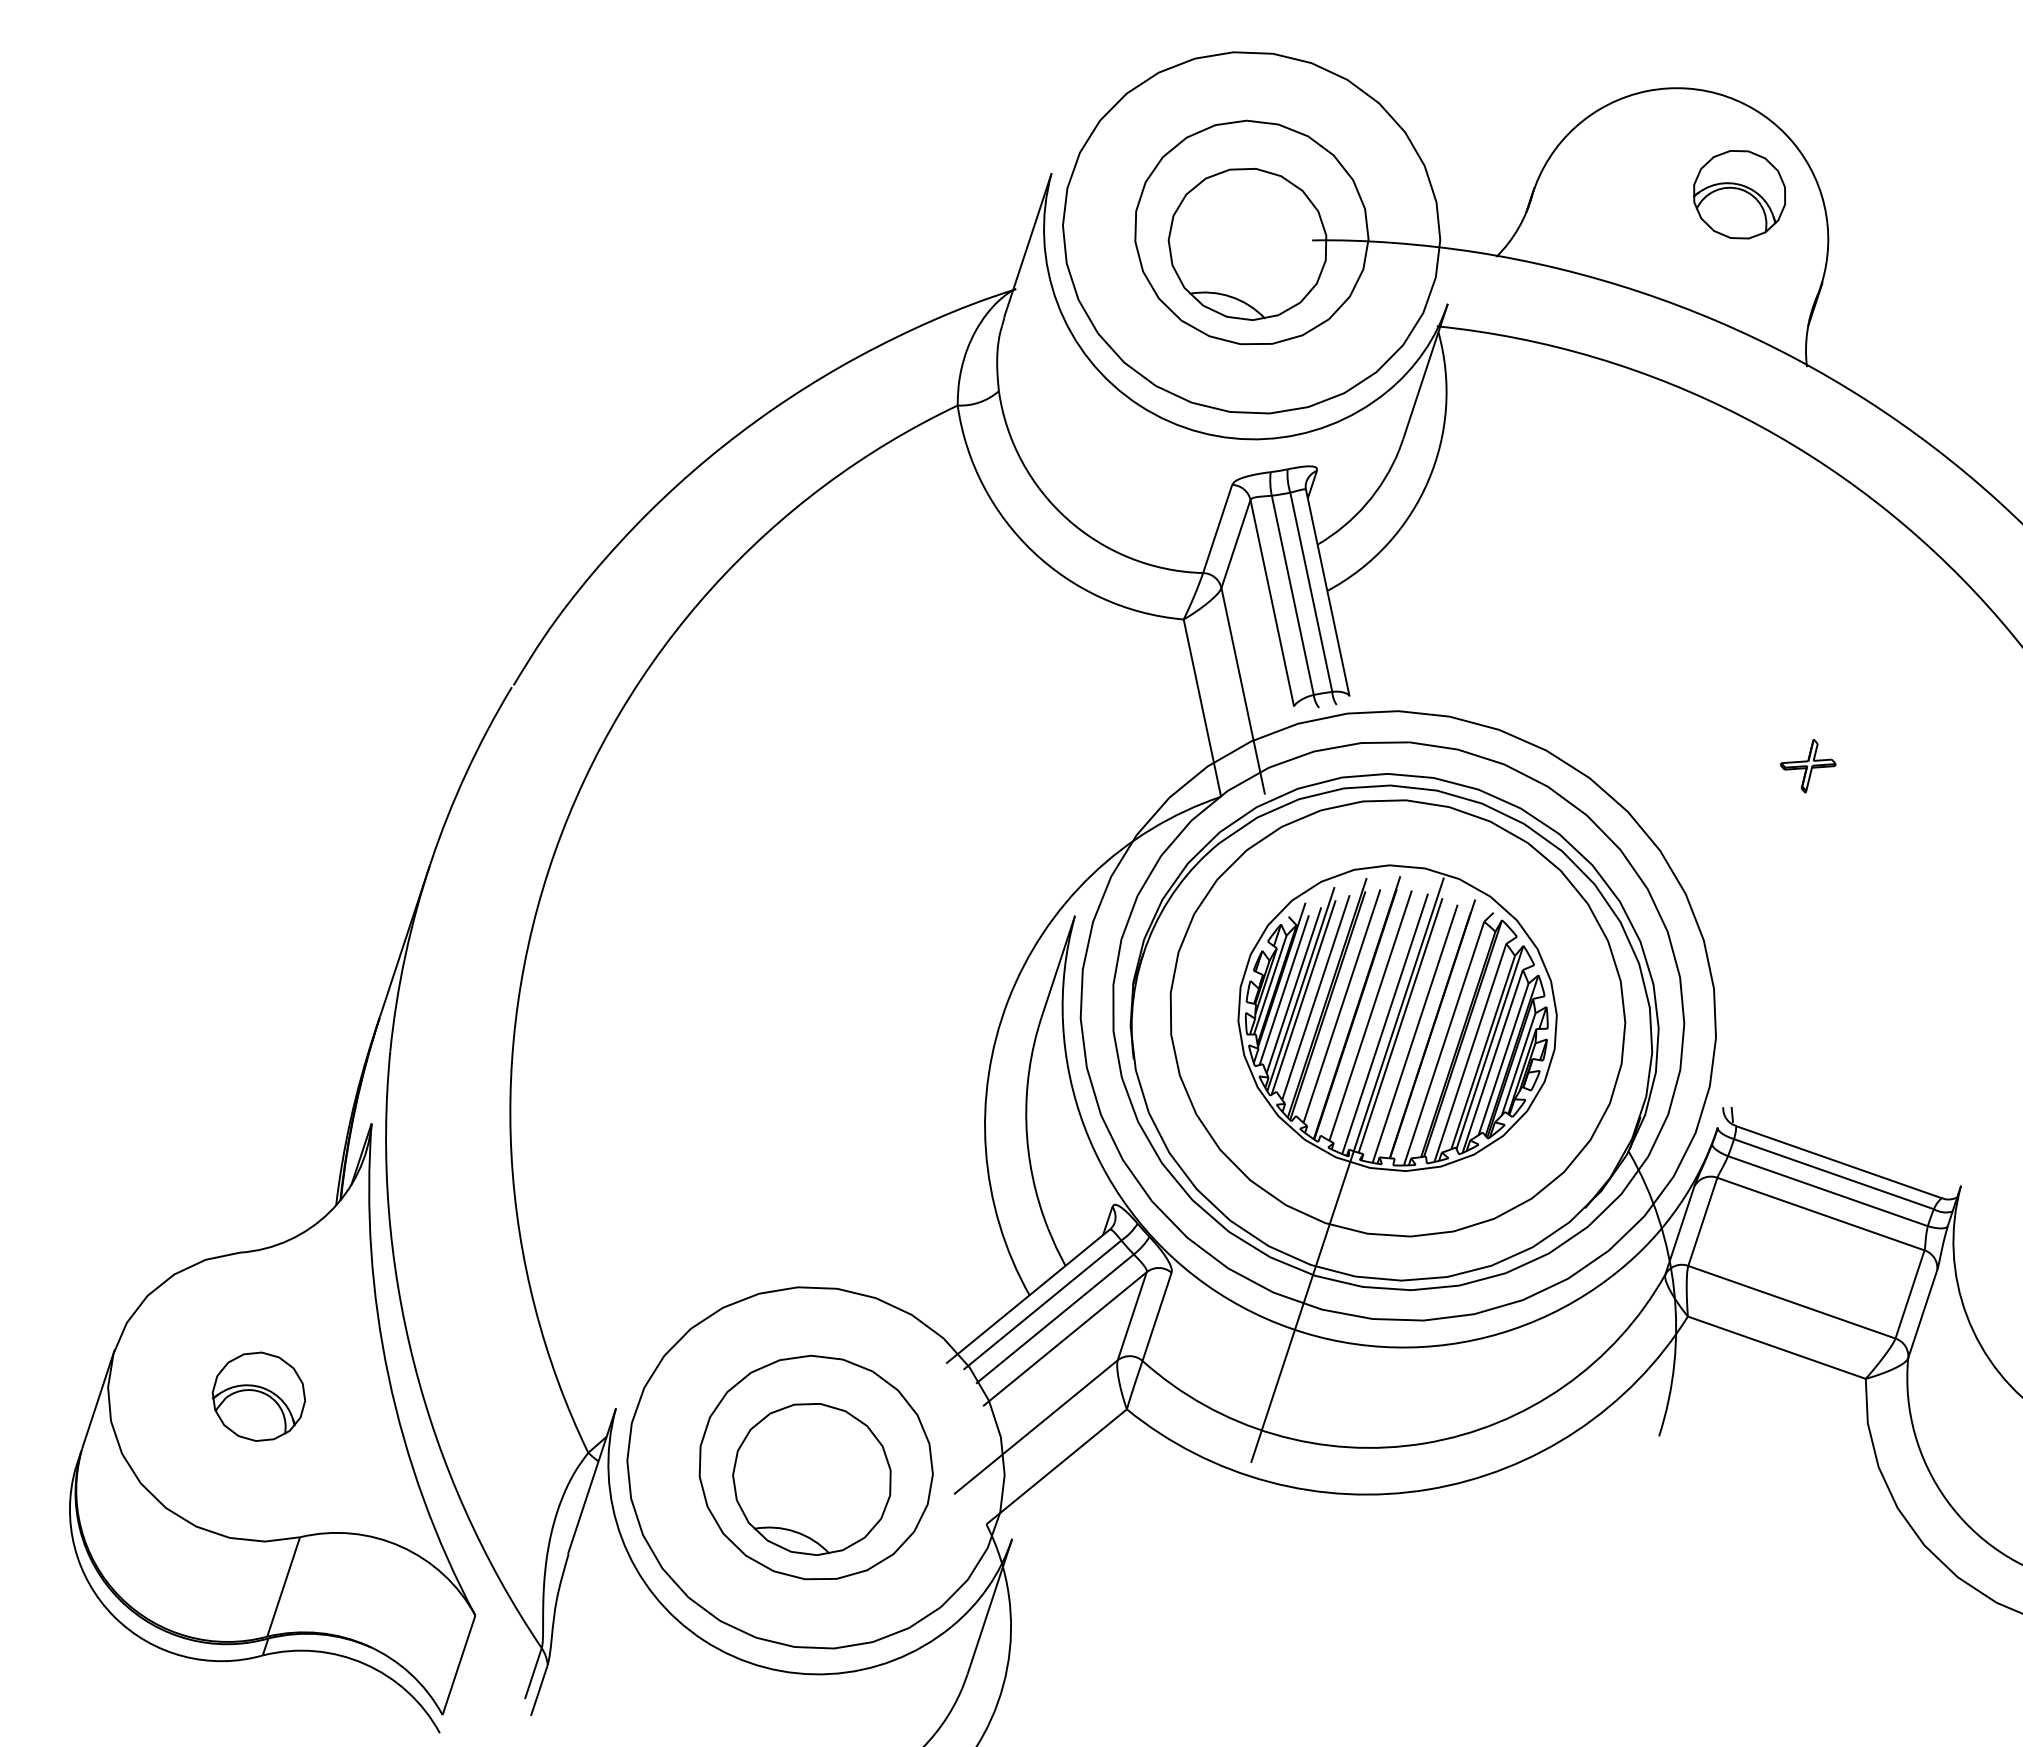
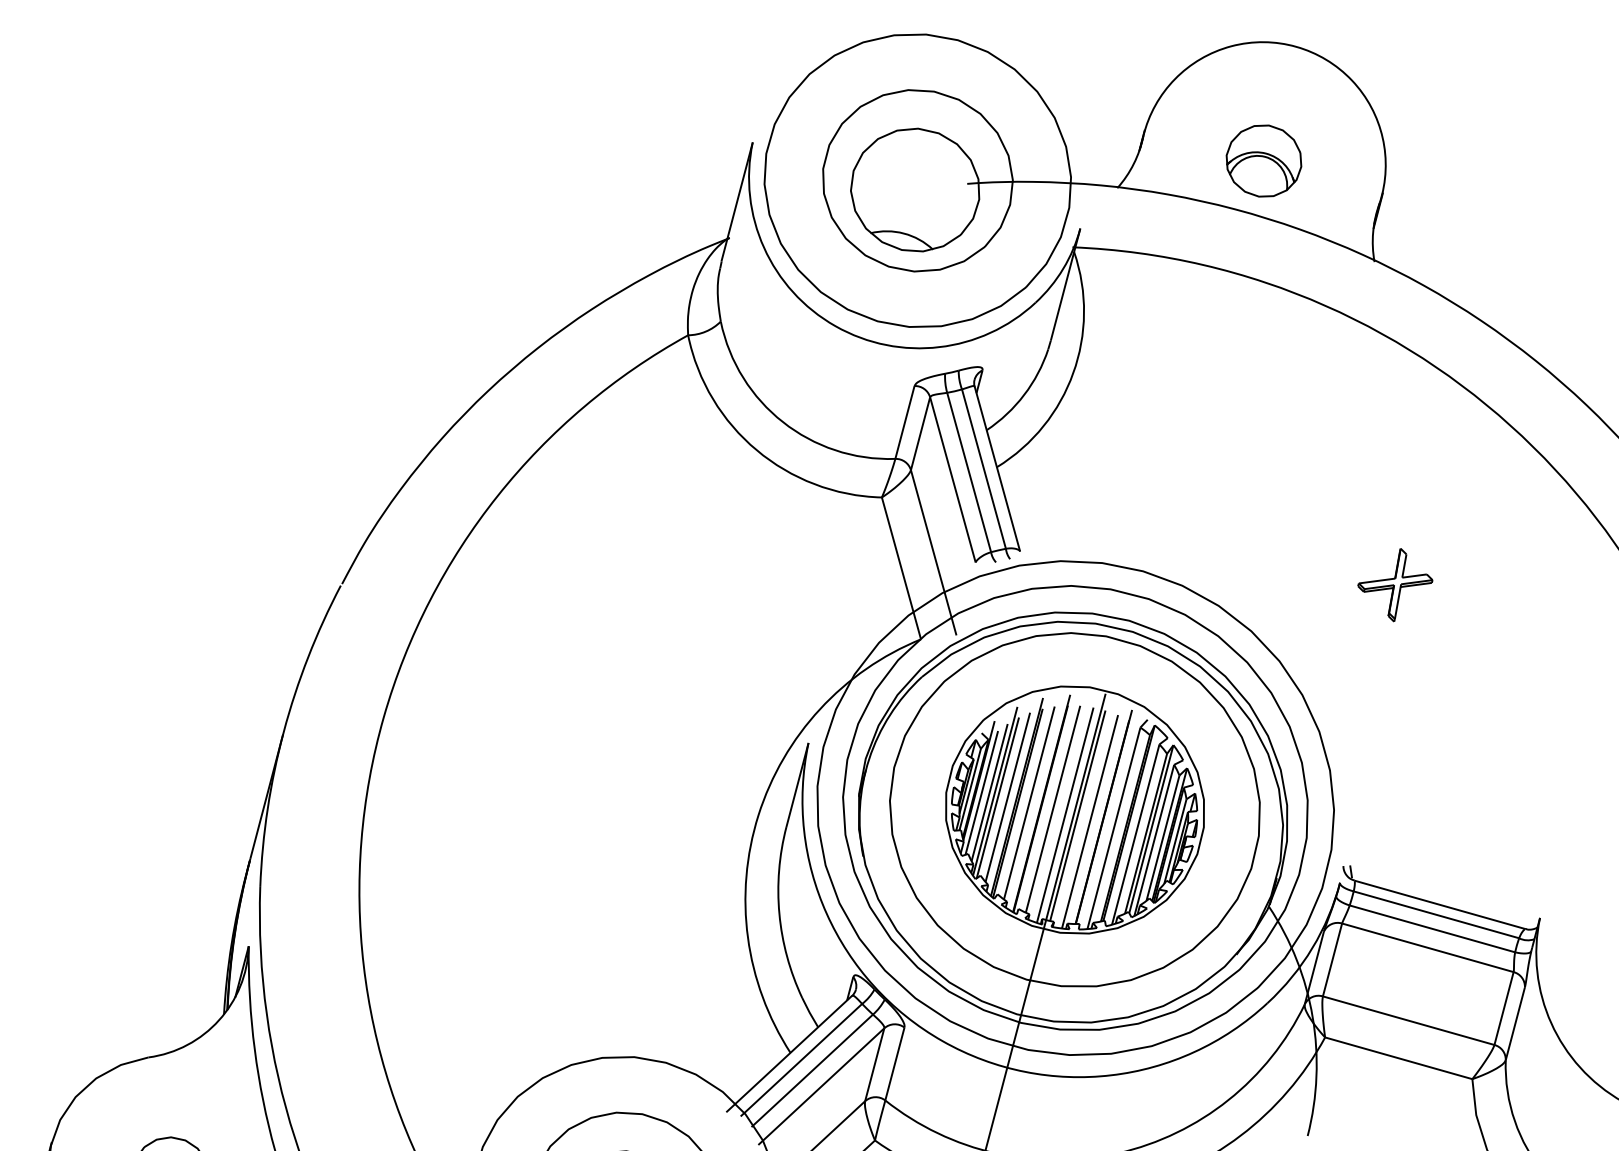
part: (1739, 194) -> (1263, 160), moved
part: (1807, 766) -> (1394, 585), size x1.67

